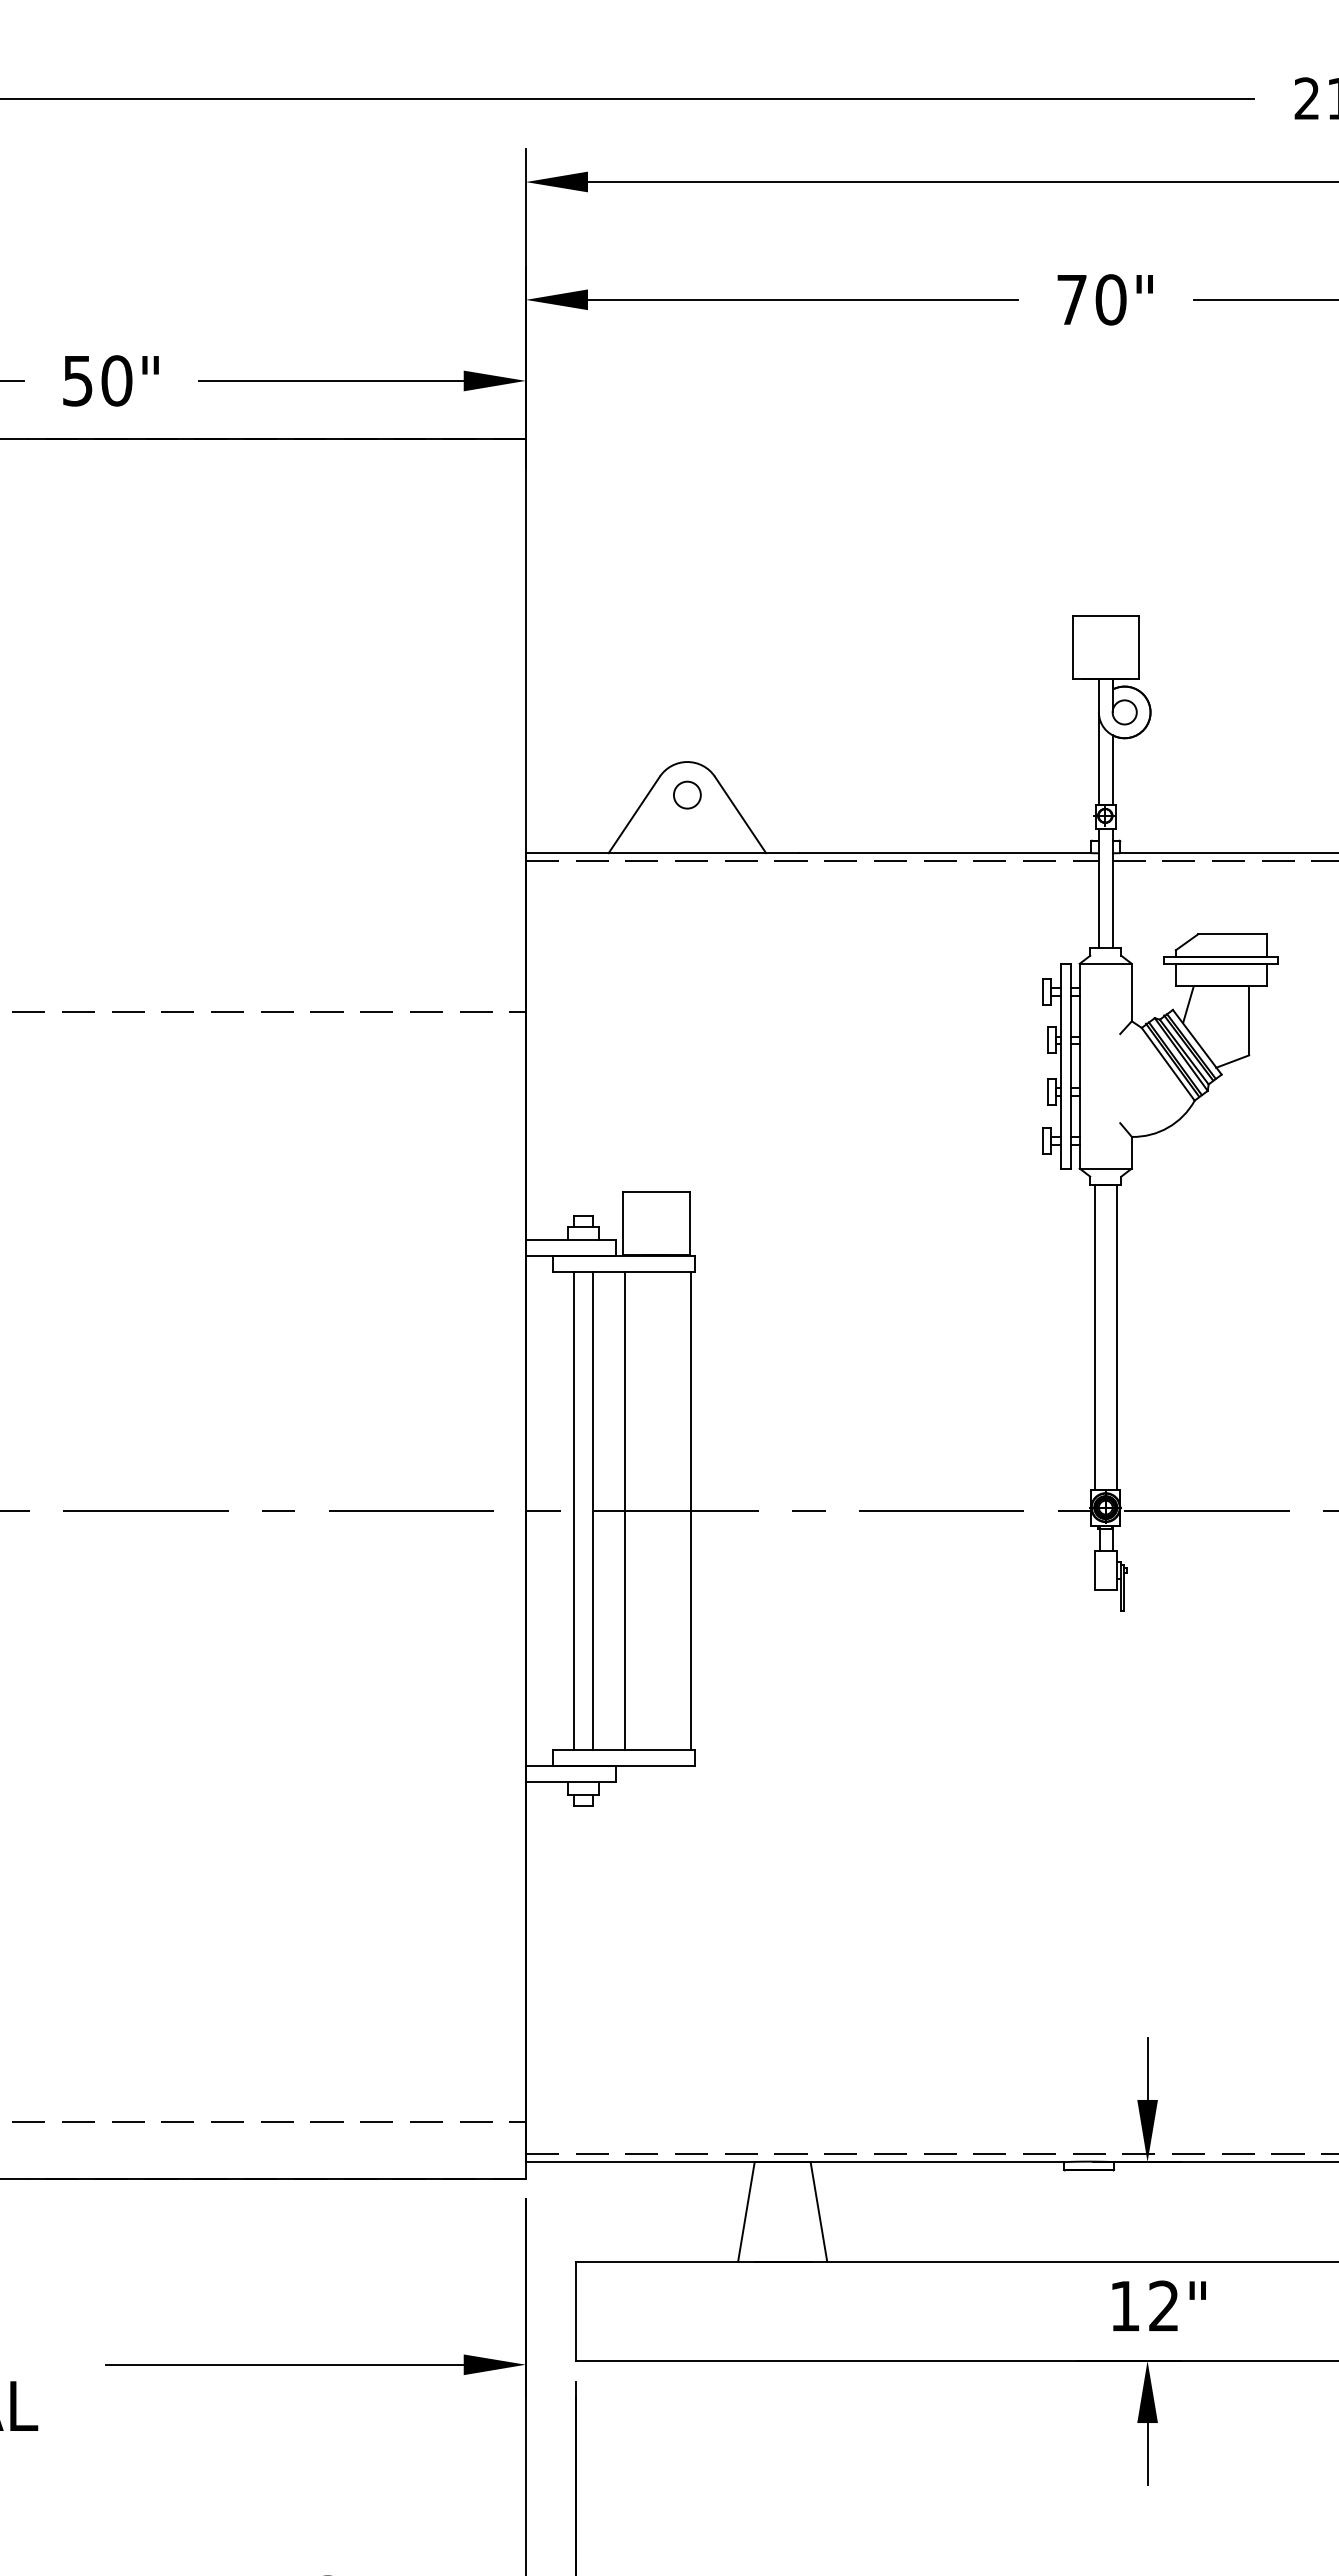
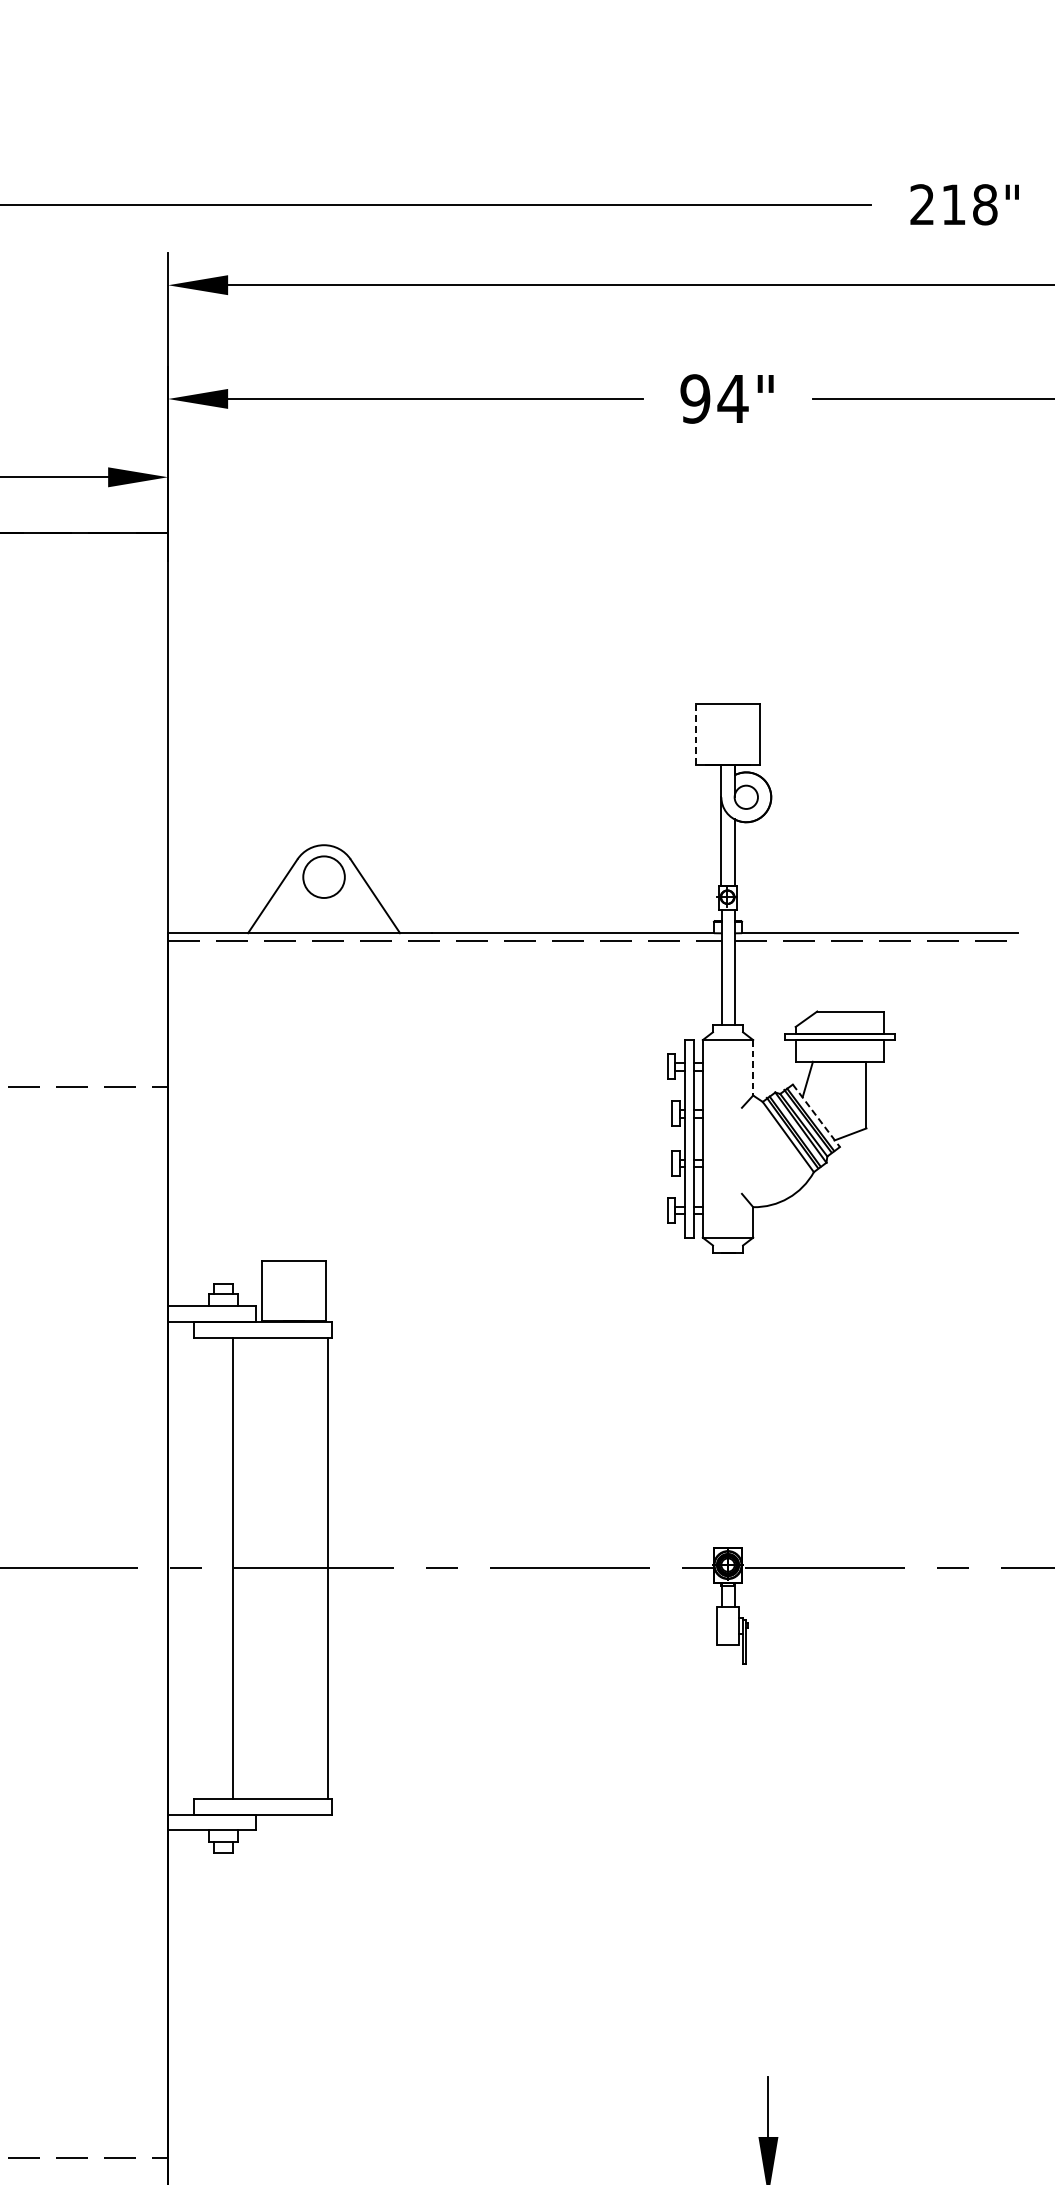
text: (1091, 299) -> (714, 398), 70" -> 94"
line: (1072, 646) -> (695, 733), solid -> dashed
circle: (686, 794) -> (323, 876), size x1.6
line: (1131, 992) -> (752, 1067), solid -> dashed
line: (1197, 1042) -> (816, 1116), solid -> dashed
line: (1094, 1336) -> (717, 1399), removed
line: (1116, 1336) -> (738, 1399), removed
line: (573, 1510) -> (214, 1567), removed
line: (624, 1510) -> (263, 1567), removed

